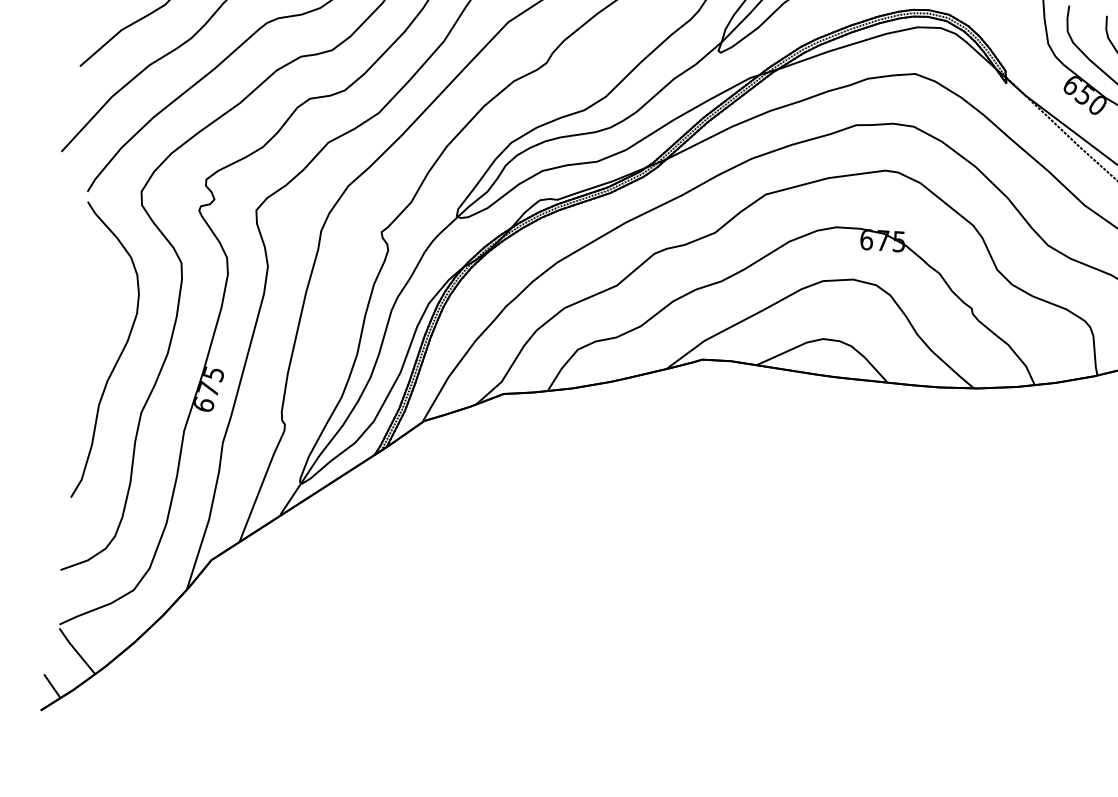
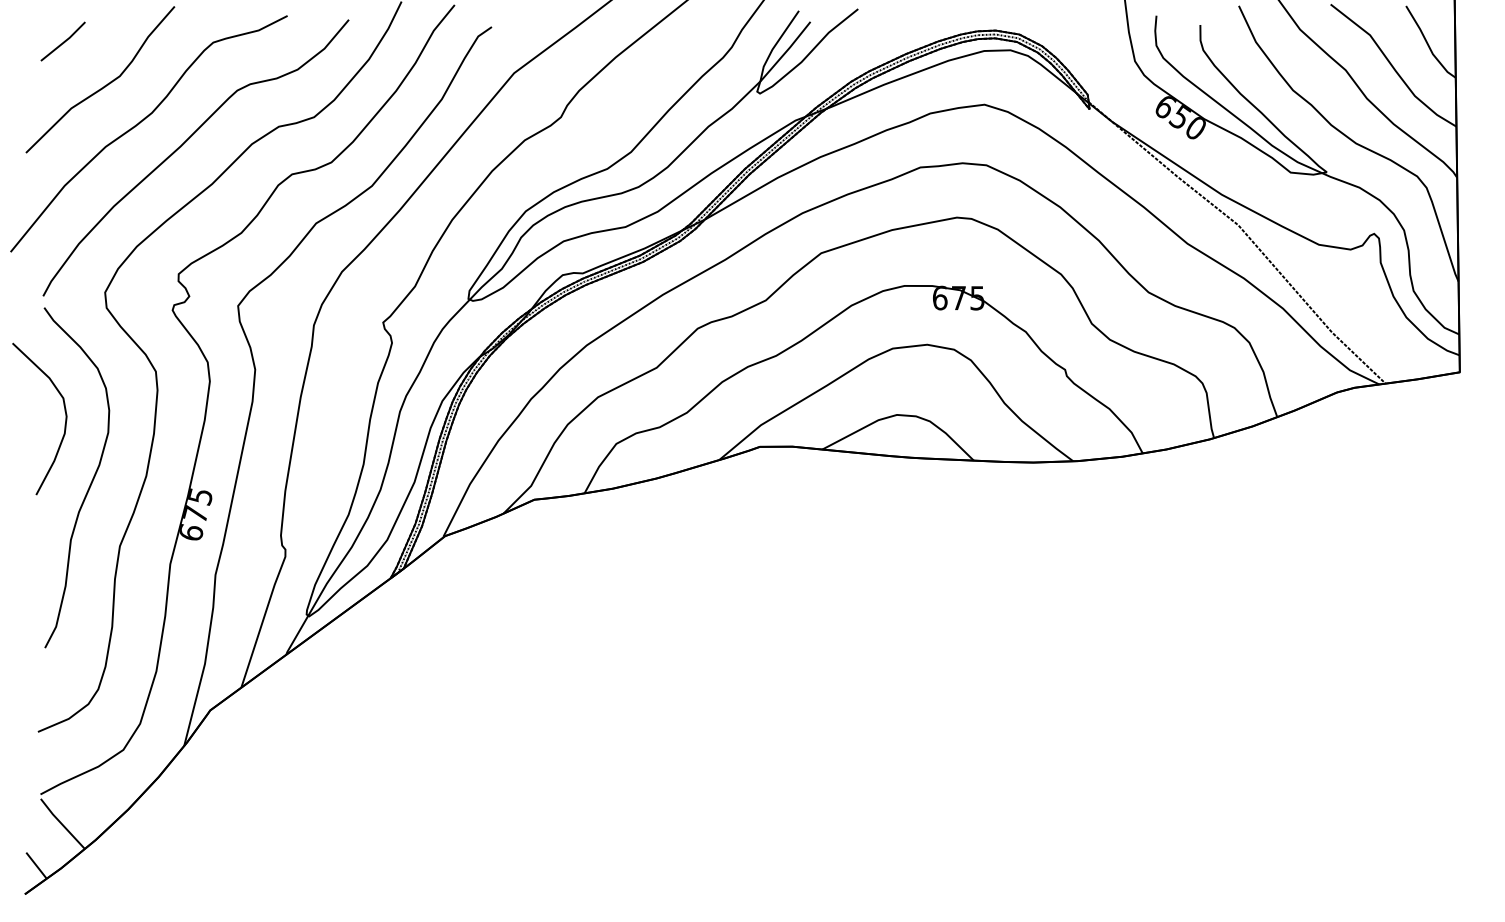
curve: (99, 304) -> (64, 424), added

